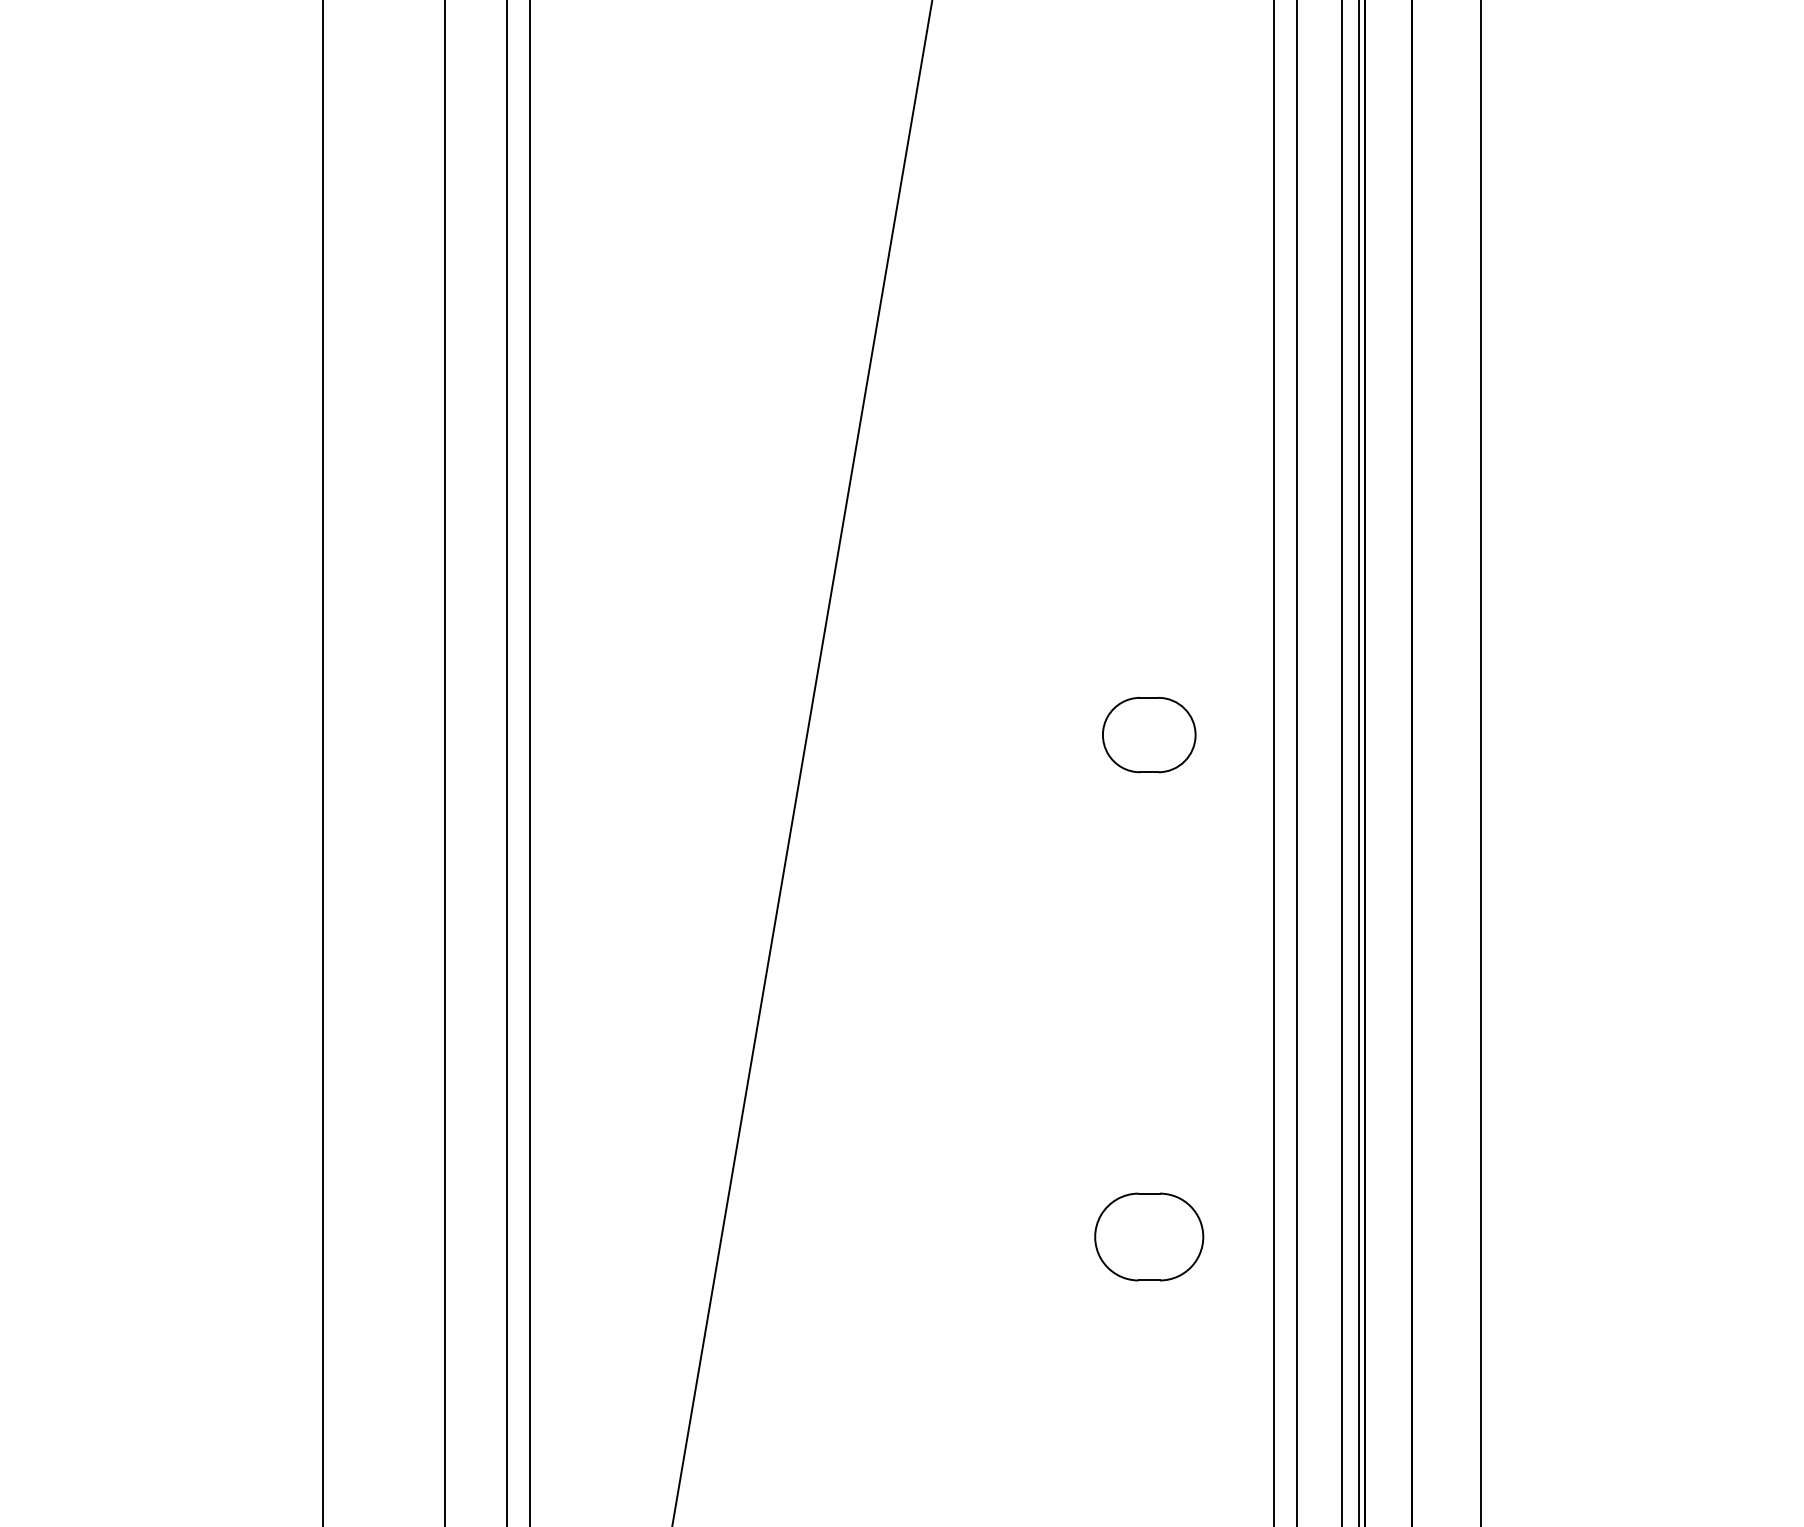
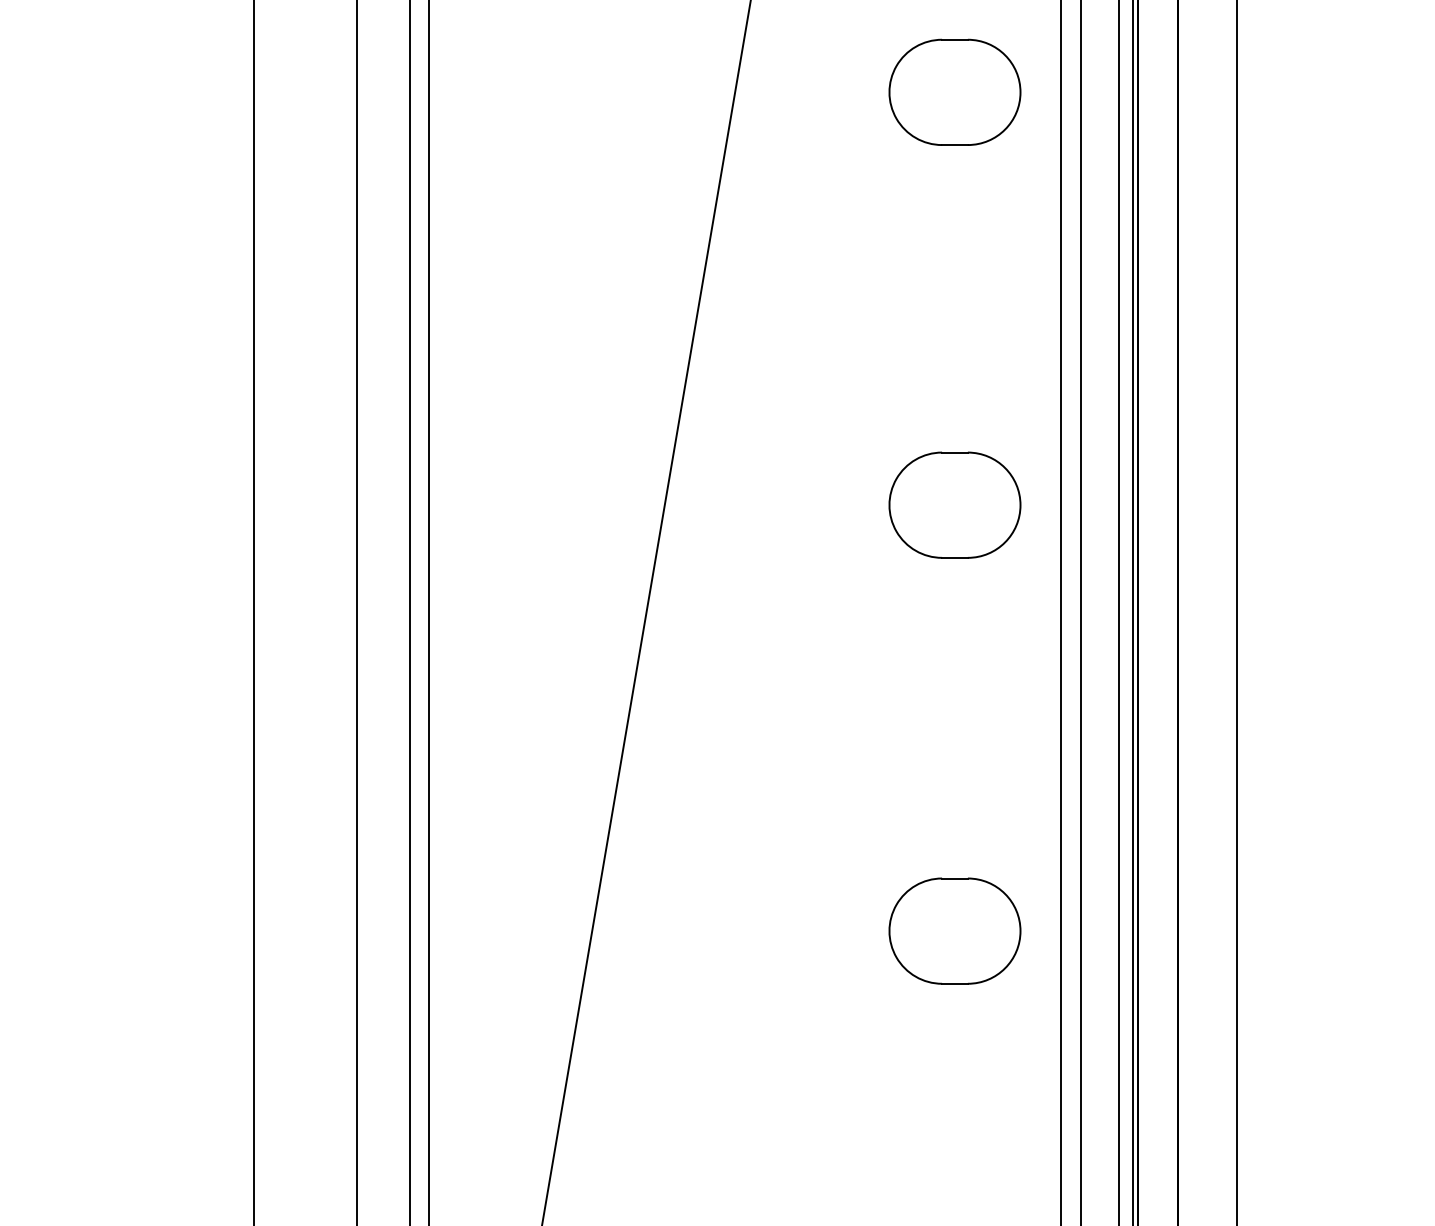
part: (1149, 248) -> (955, 92), added
part: (1149, 734) -> (955, 504), size x1.67
part: (1149, 1236) -> (955, 930), size x1.43

